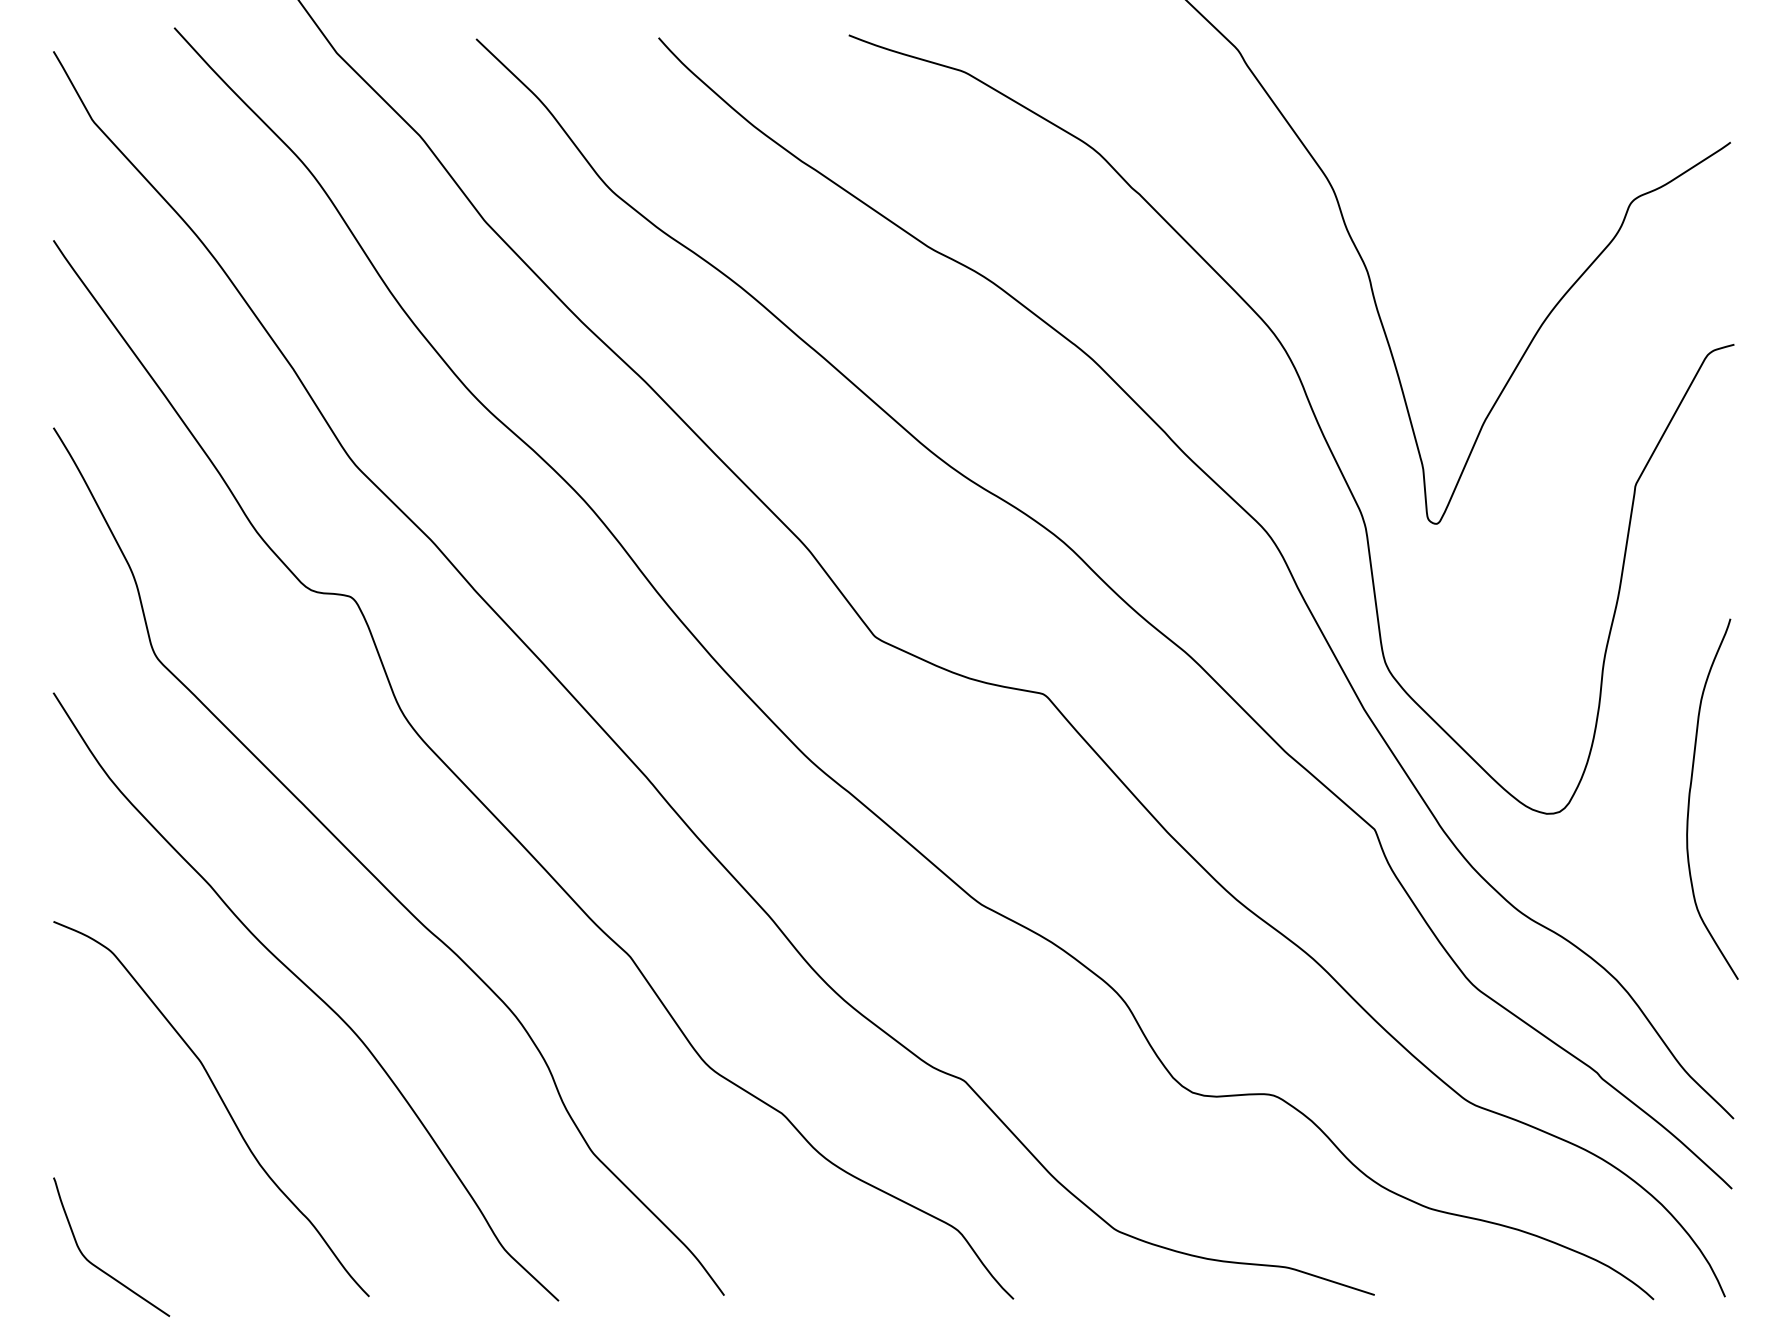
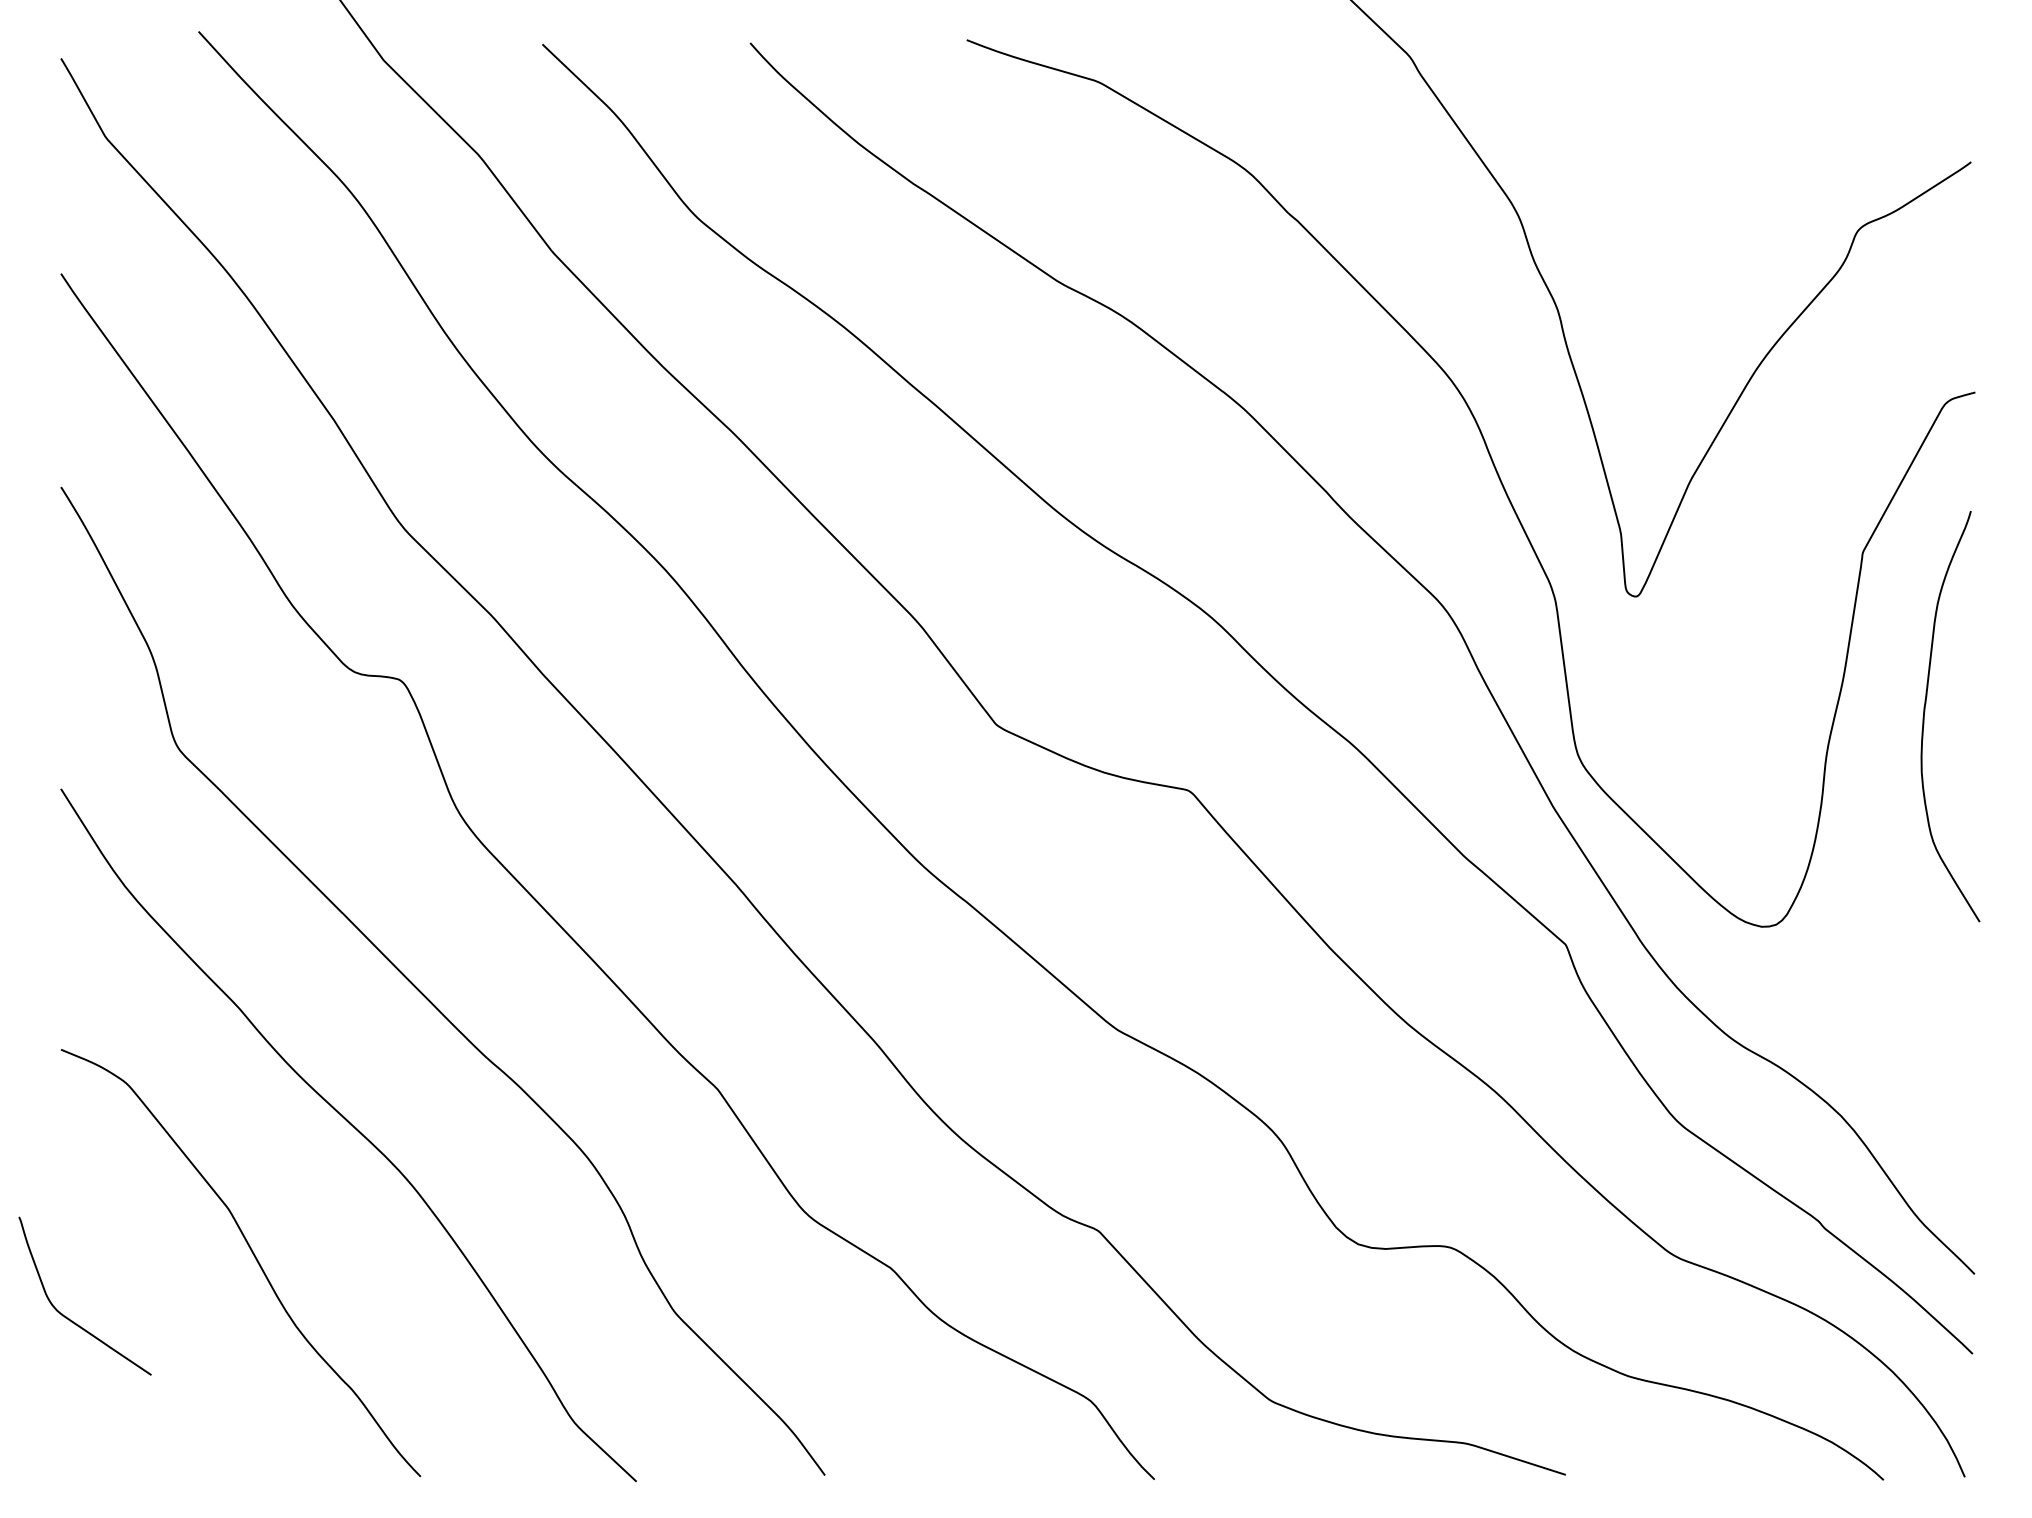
curve: (1690, 798) -> (1925, 715), moved
curve: (99, 1267) -> (71, 1319), moved

